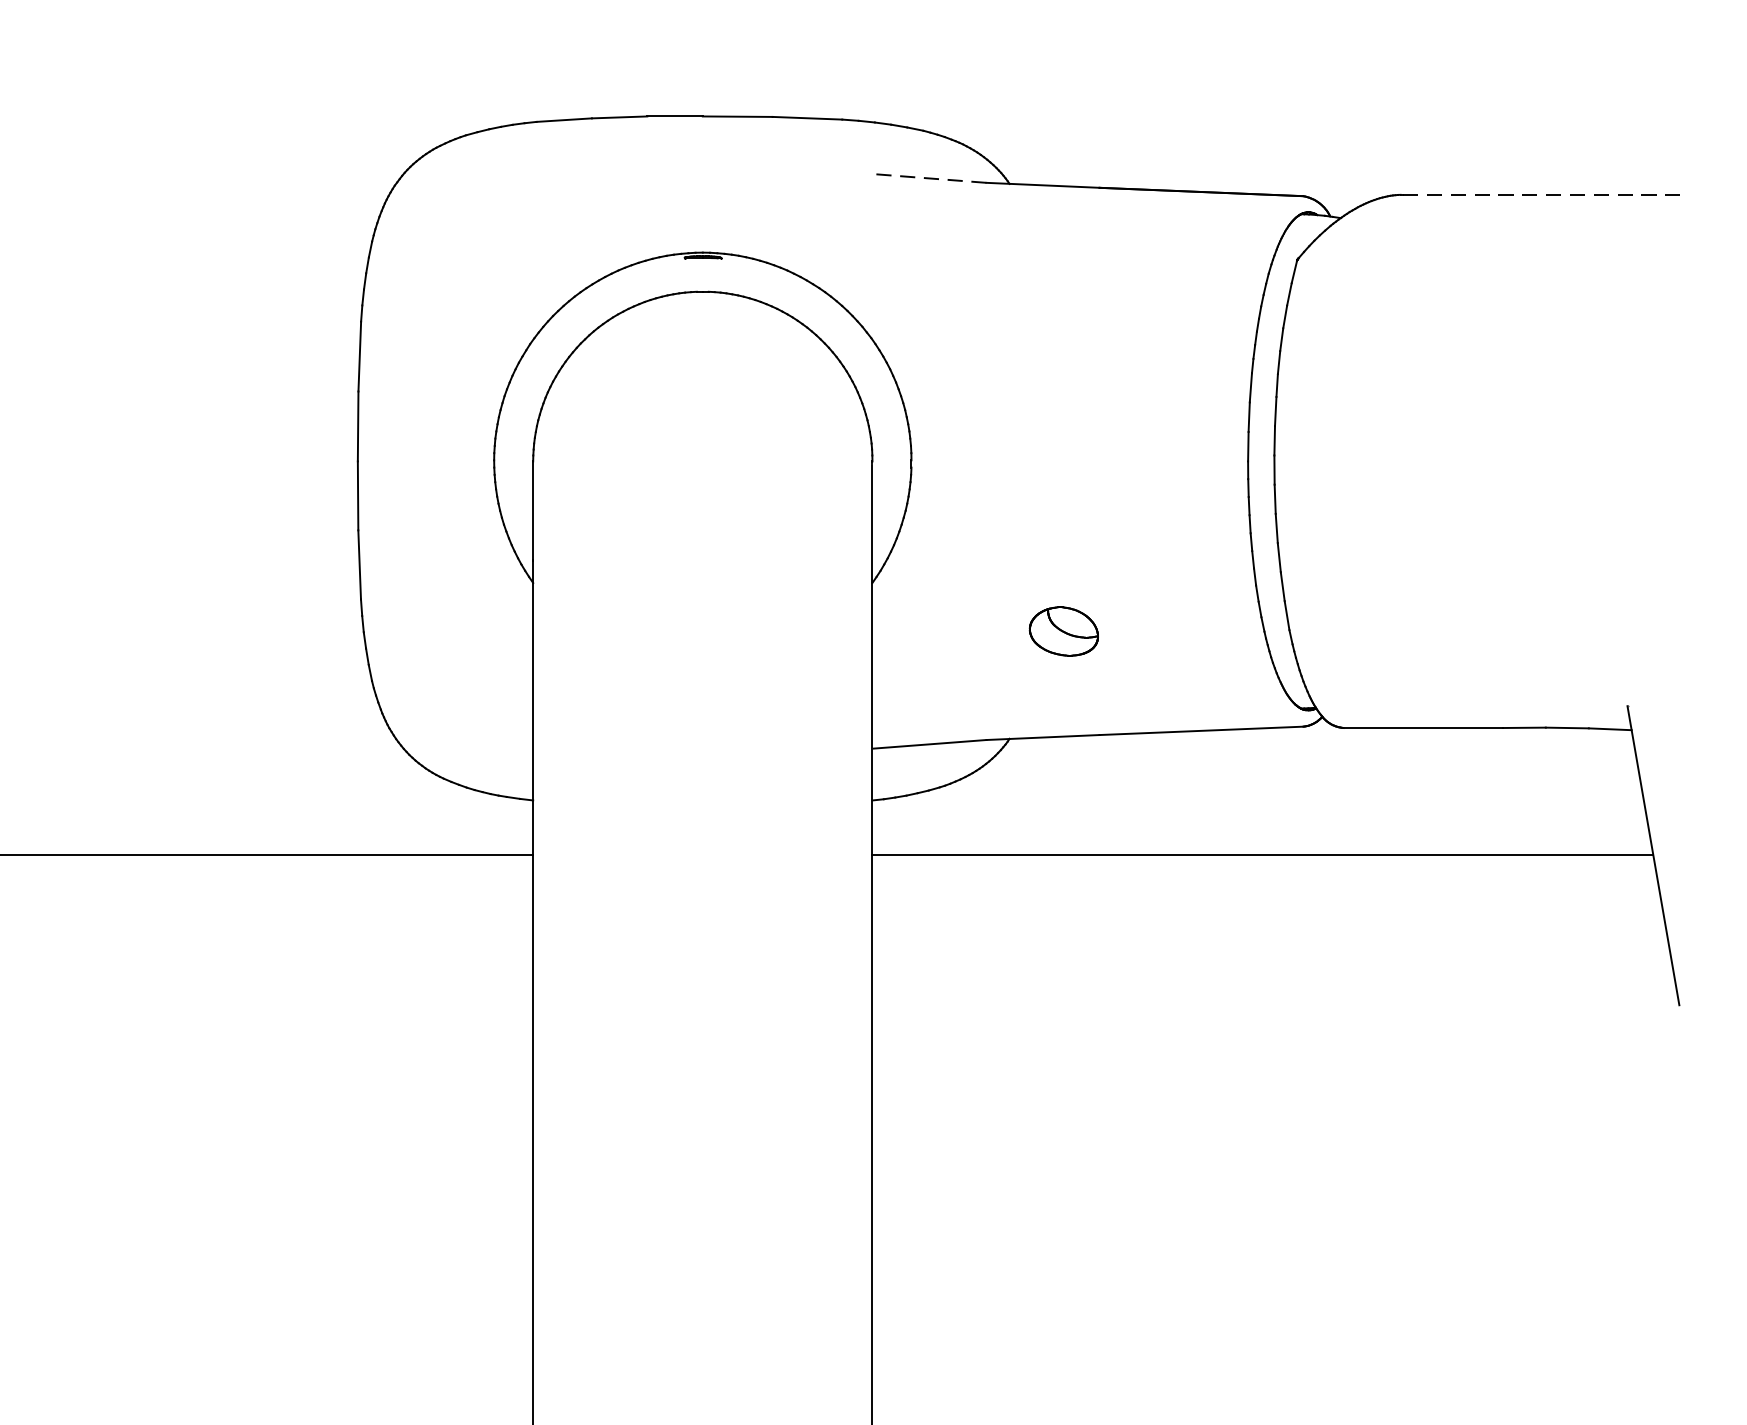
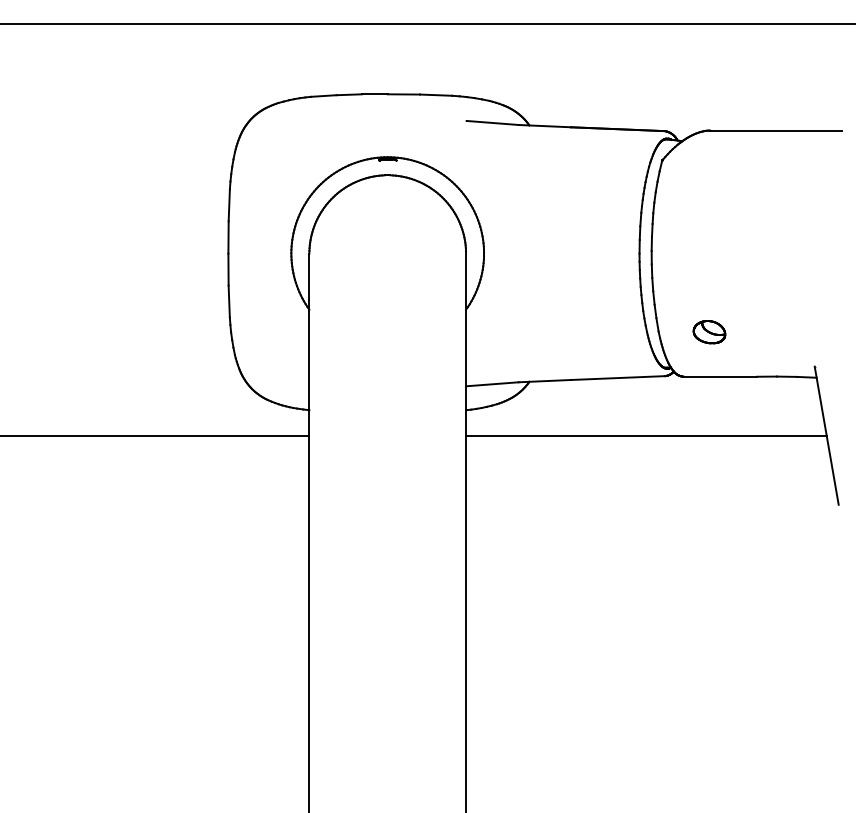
line: (929, 177) -> (492, 122), dashed -> solid
line: (1546, 194) -> (777, 130), dashed -> solid
part: (1063, 632) -> (709, 332), moved

